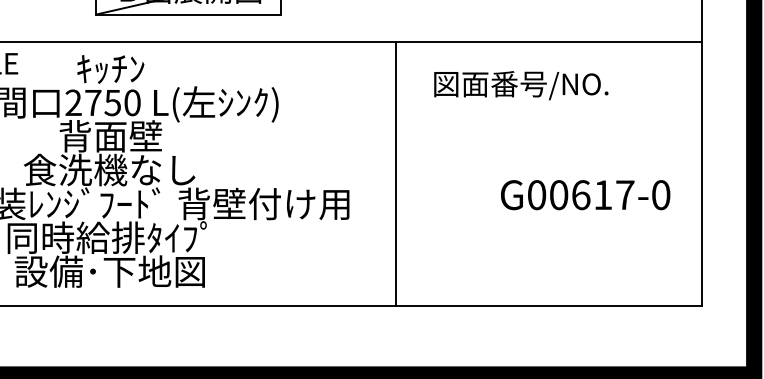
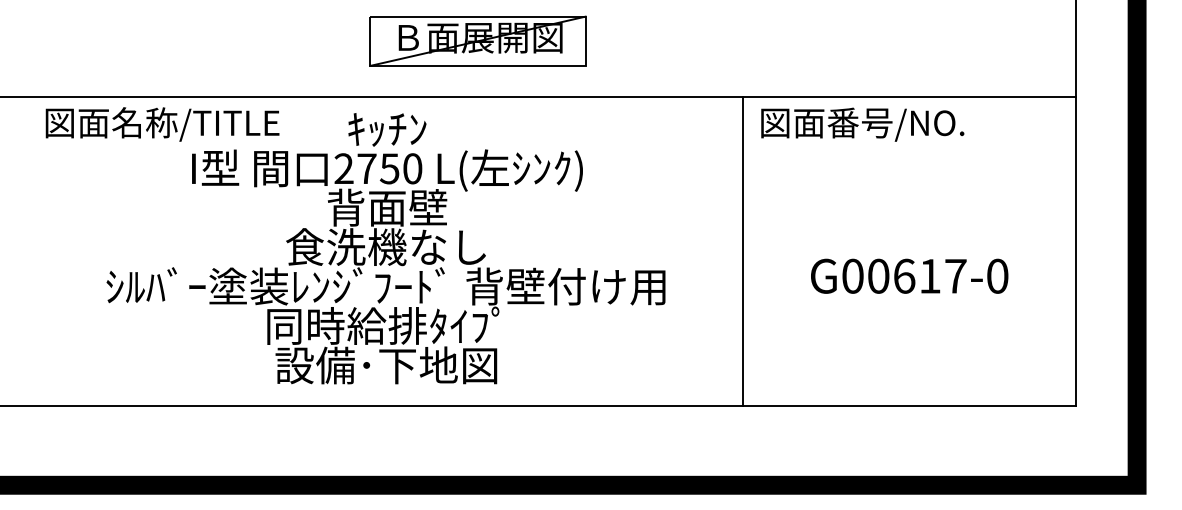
text: (521, 85) -> (862, 124), moved
line: (396, 173) -> (743, 251), moved
text: (585, 194) -> (909, 275), moved

